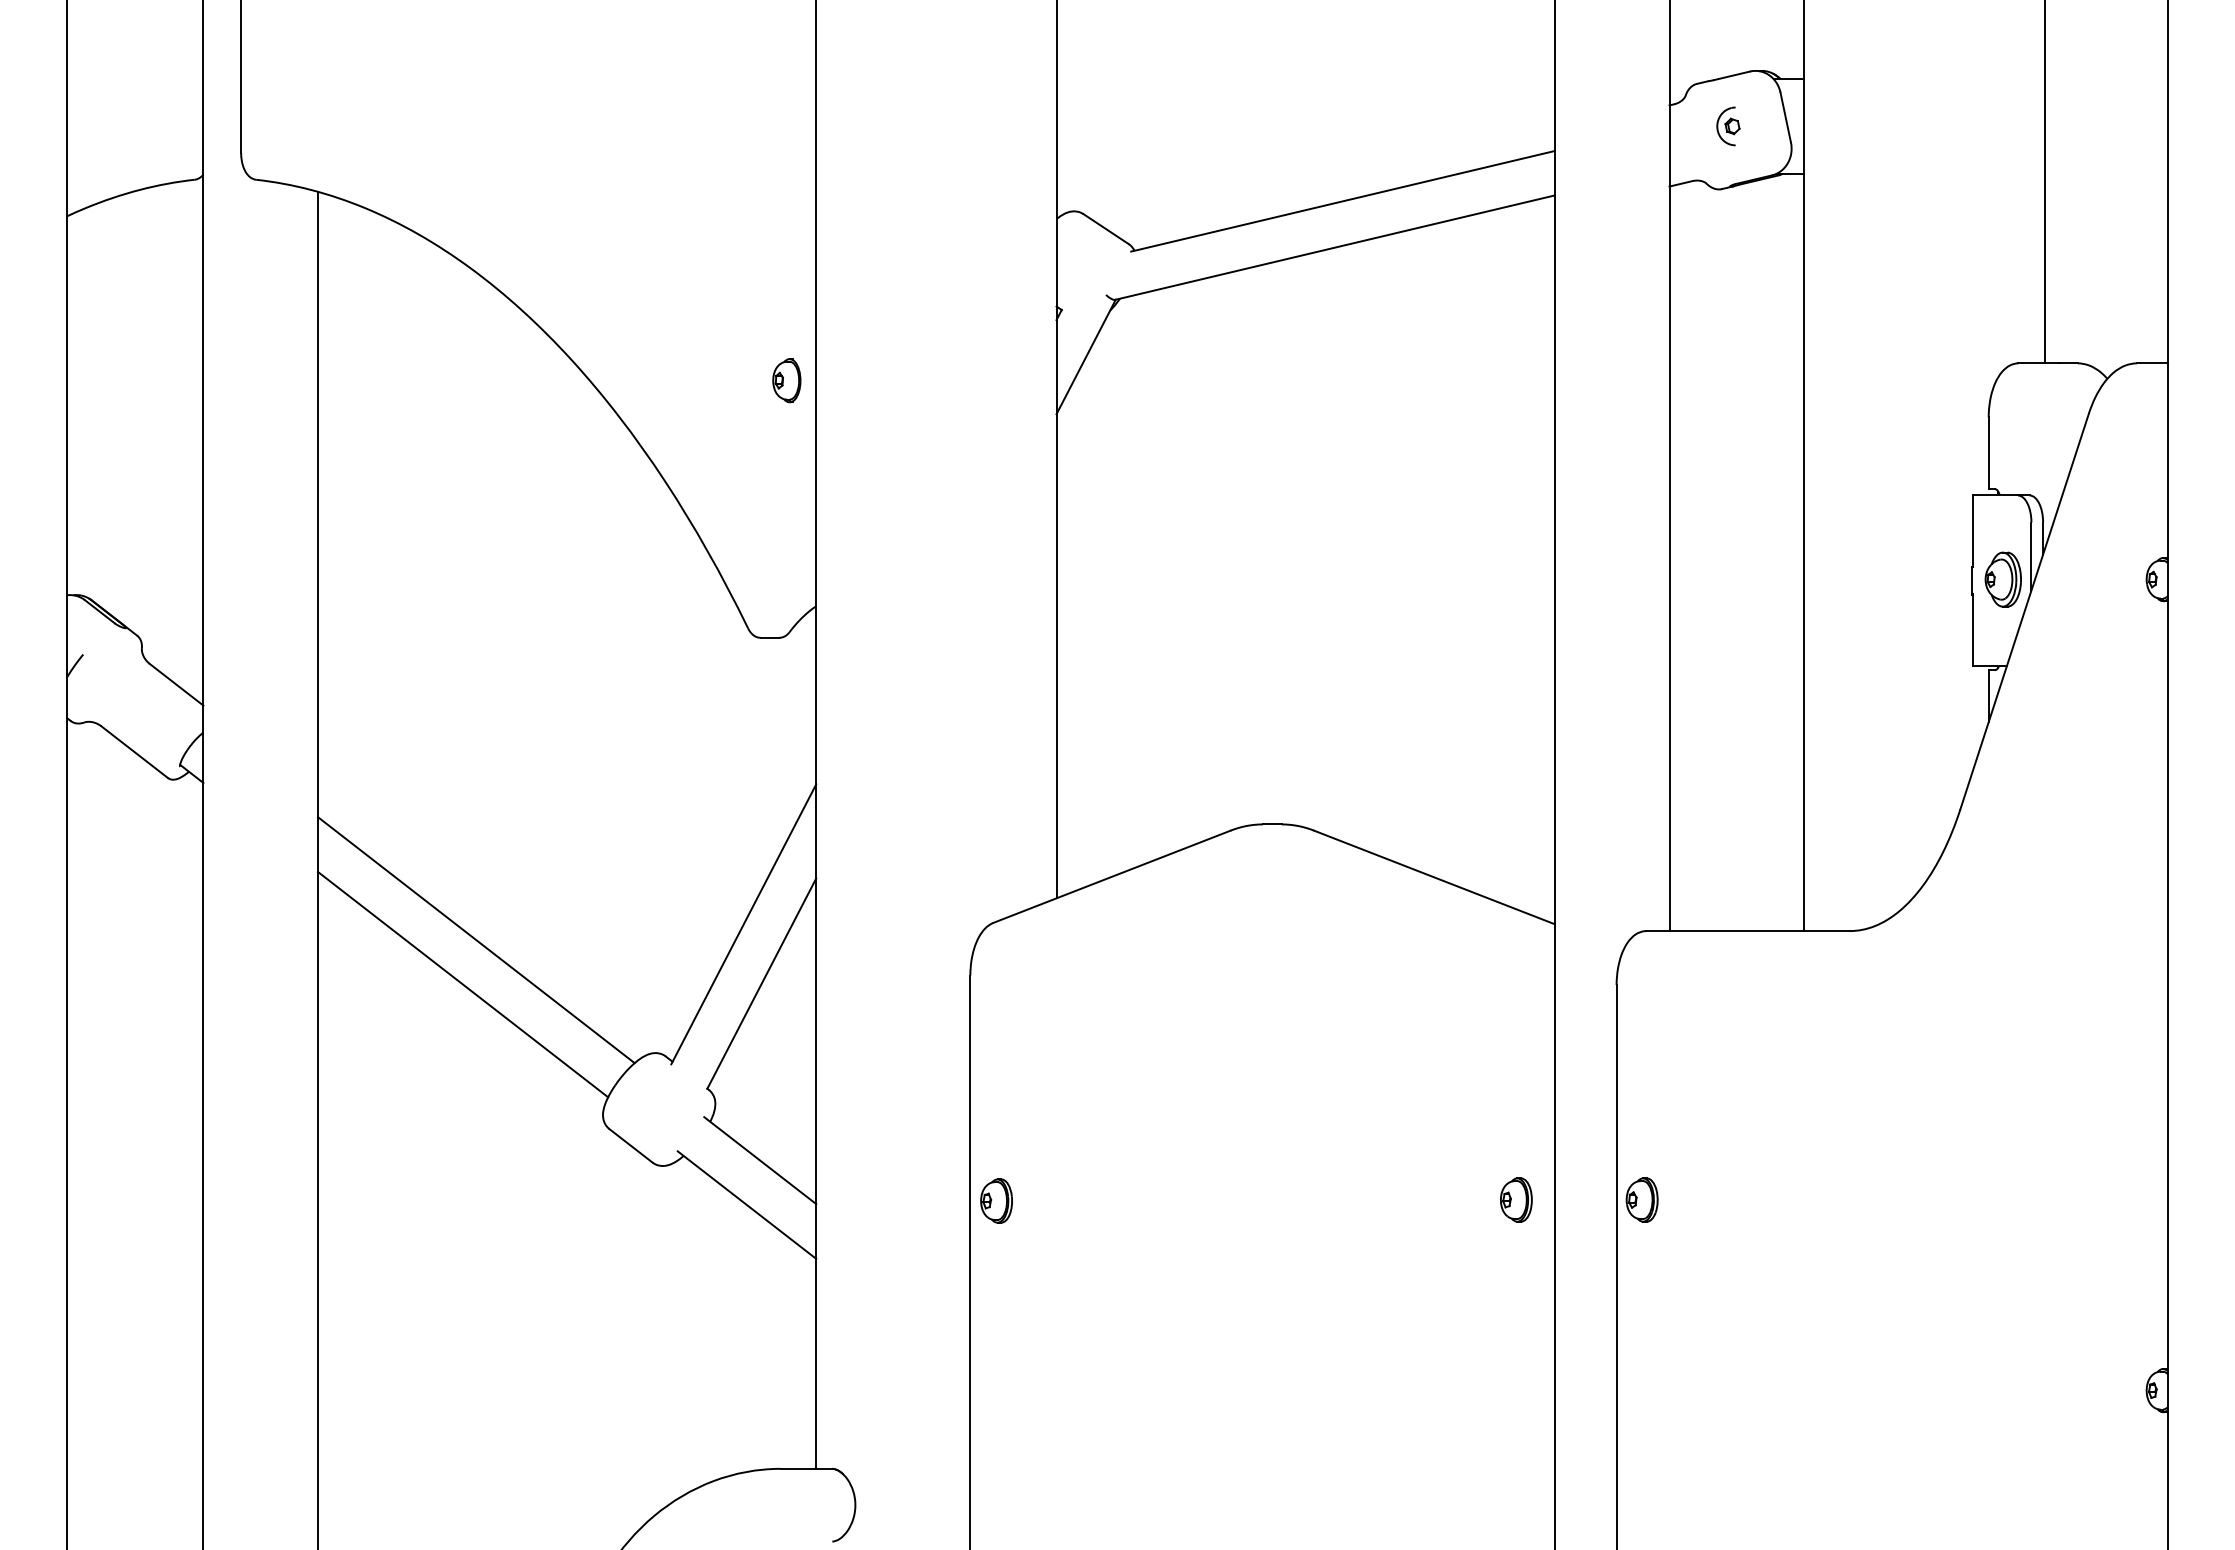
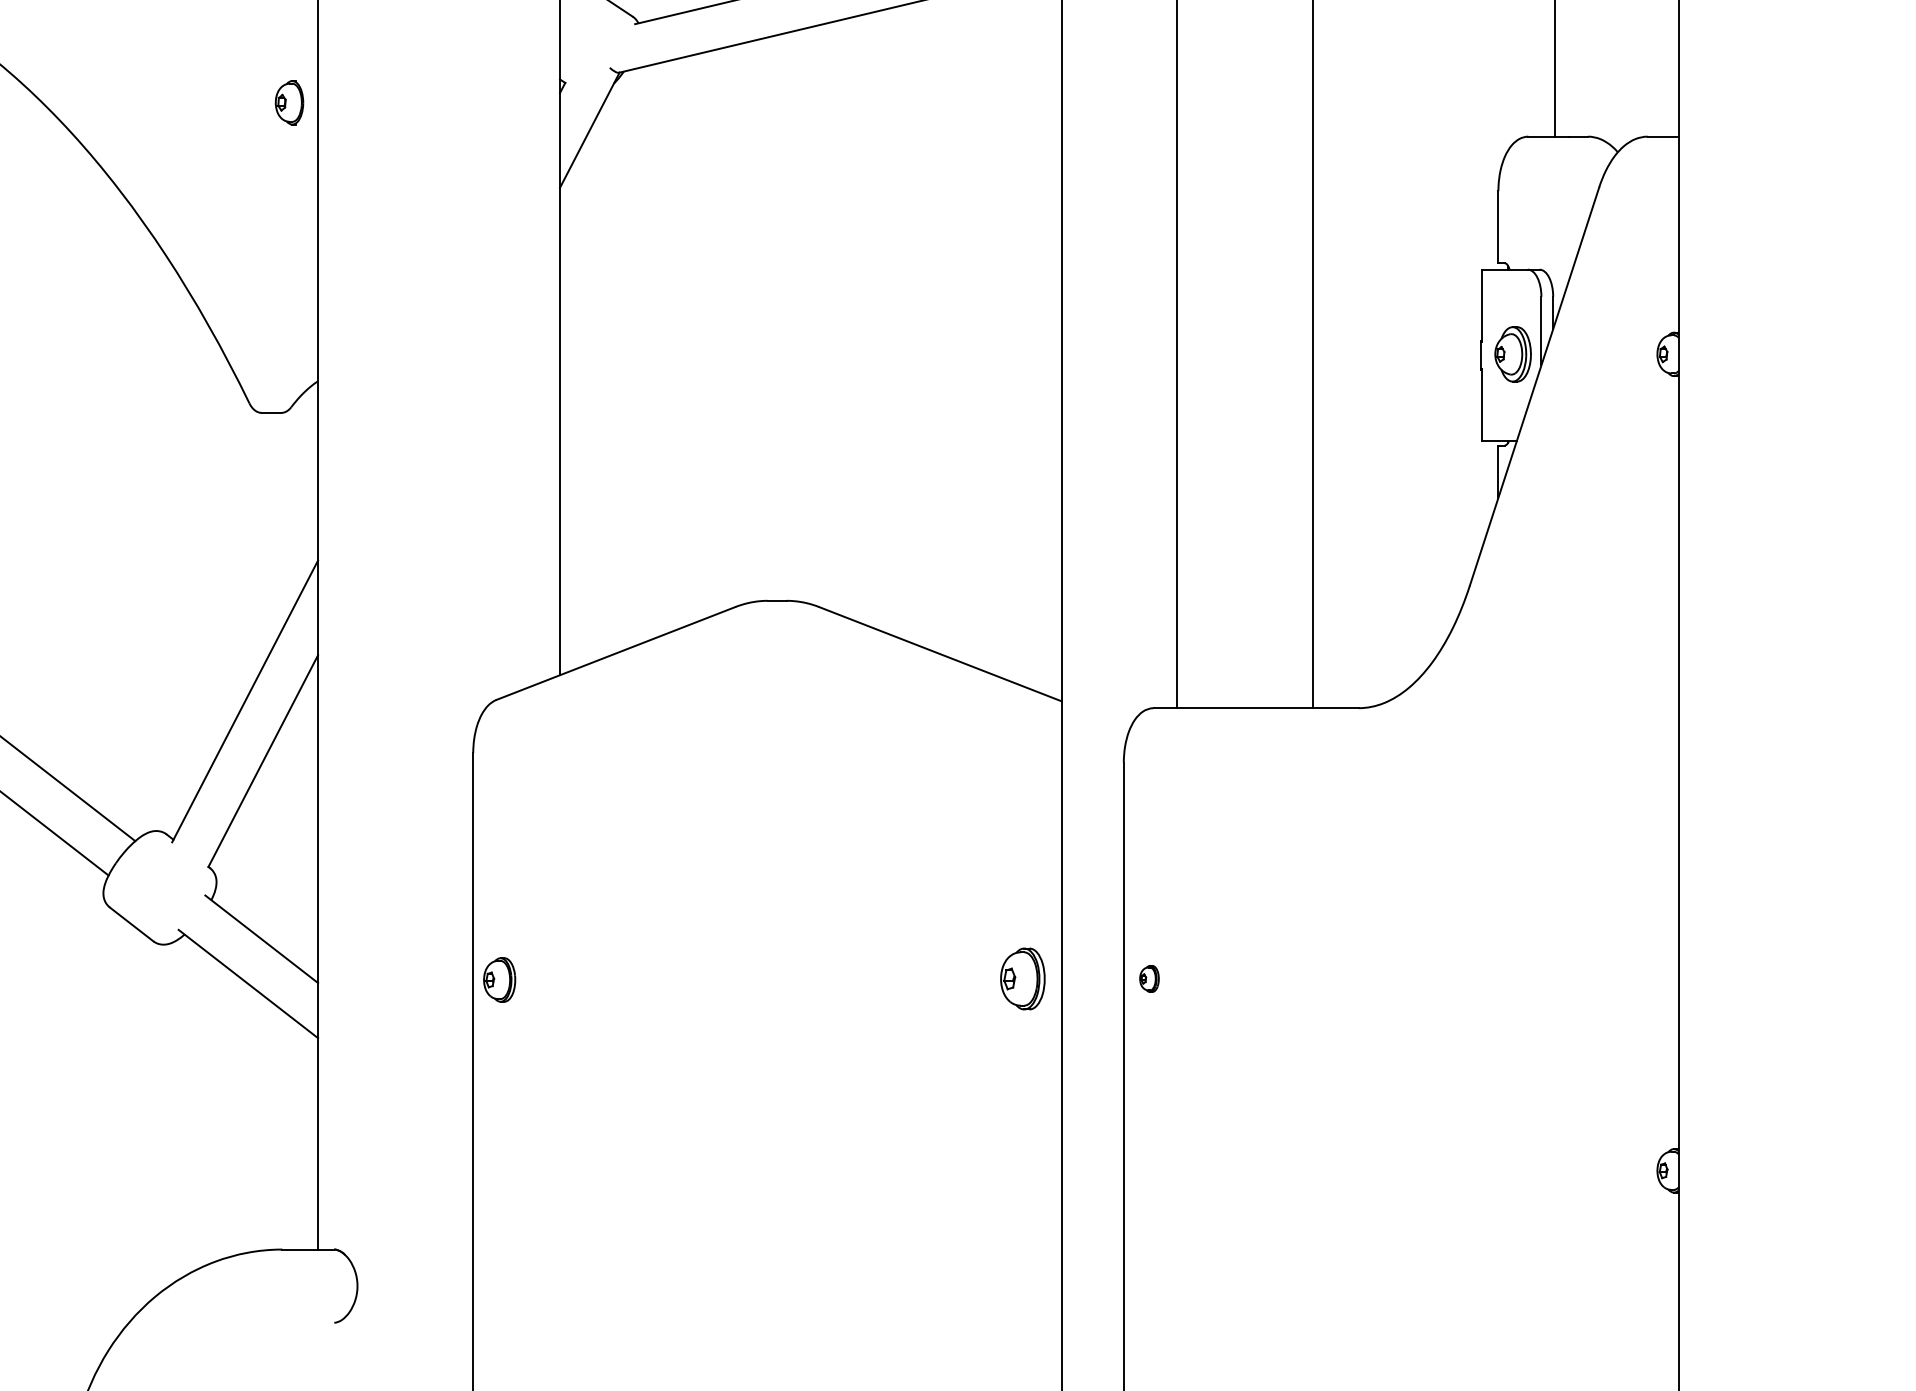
part: (786, 380) -> (289, 102), moved
part: (1516, 1199) -> (1023, 978), size x1.4
part: (1641, 1199) -> (1148, 978), size x0.6

